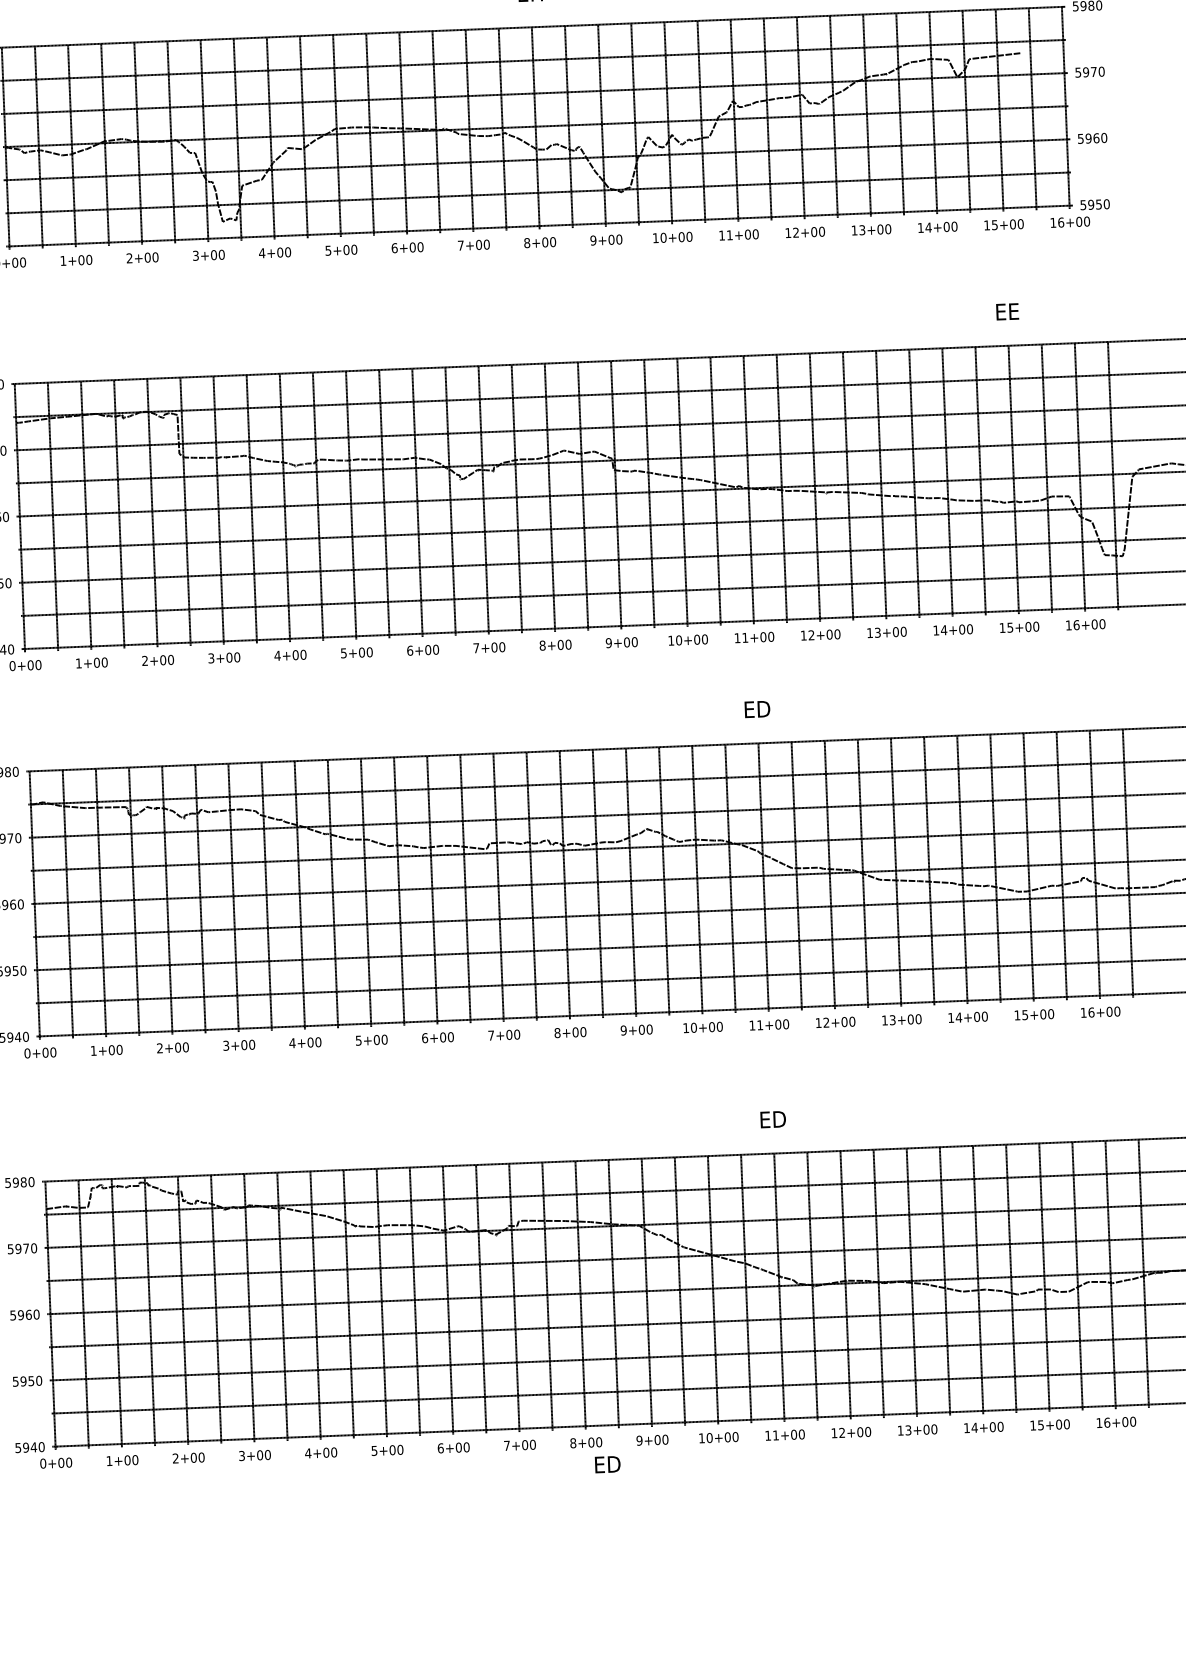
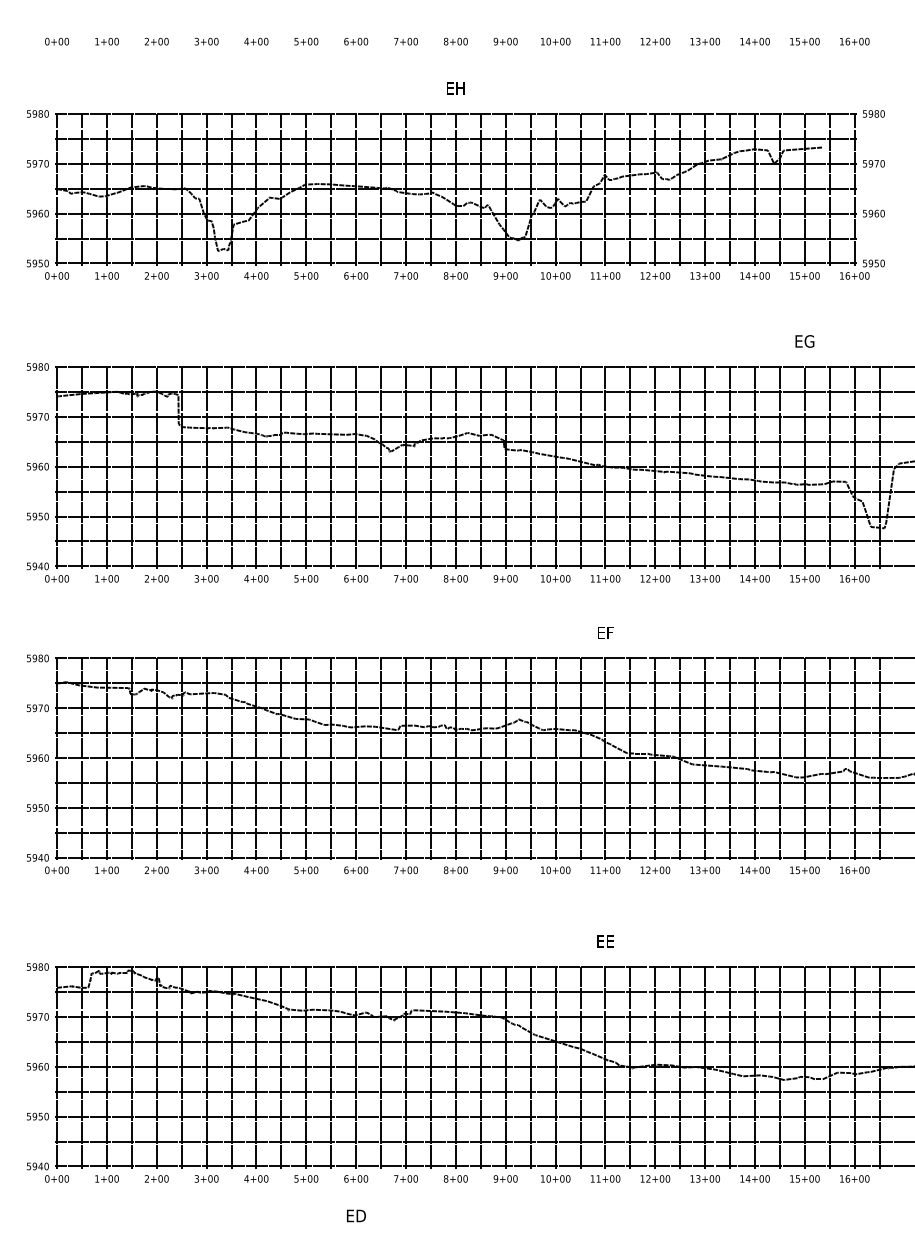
text: (1006, 311) -> (804, 341), EE -> EG
text: (757, 708) -> (605, 632), ED -> EF
text: (773, 1119) -> (605, 941), ED -> EE
text: (607, 1463) -> (356, 1215), moved

